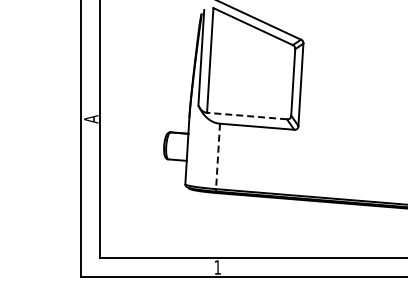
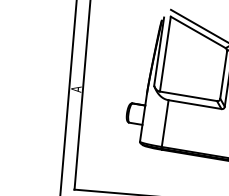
line: (246, 116) -> (188, 96), dashed -> solid
line: (218, 156) -> (165, 123), dashed -> solid

